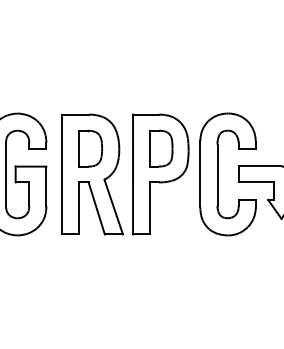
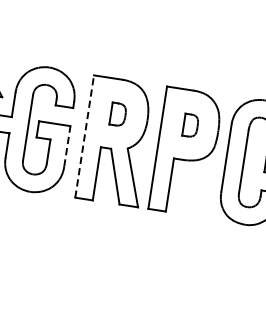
part: (90, 148) -> (118, 114), size x0.6
part: (161, 148) -> (190, 125), size x0.6
line: (61, 174) -> (84, 136), solid -> dashed
line: (46, 186) -> (67, 146), solid -> dashed

